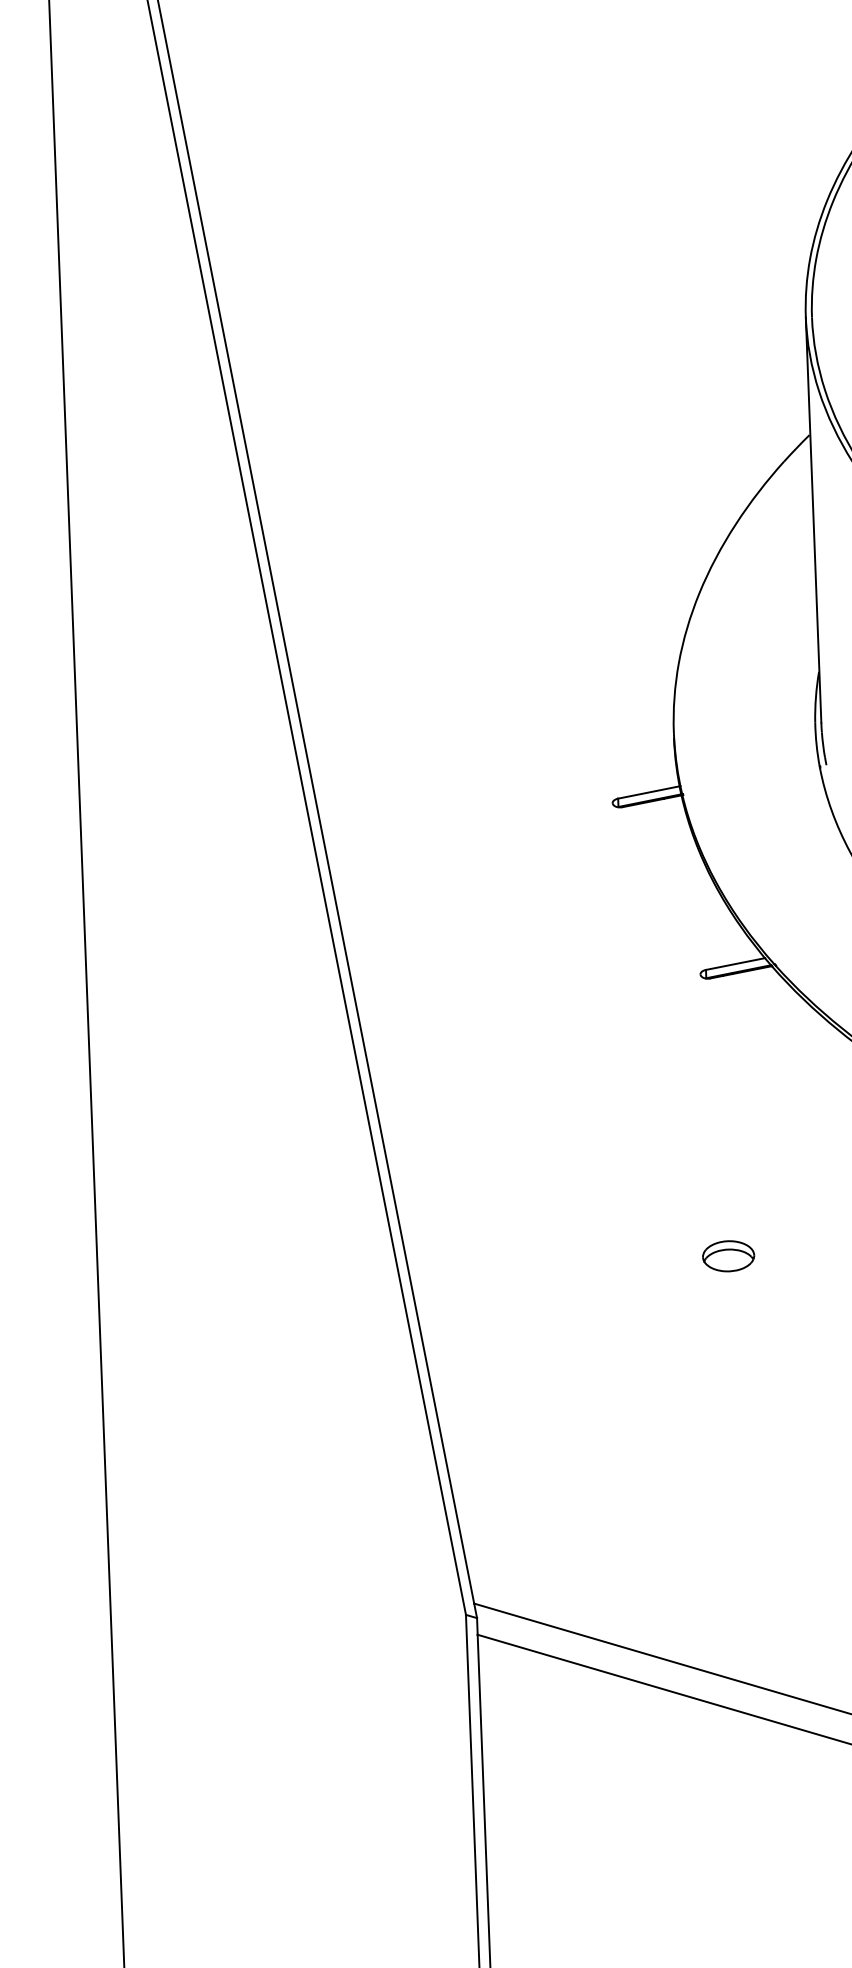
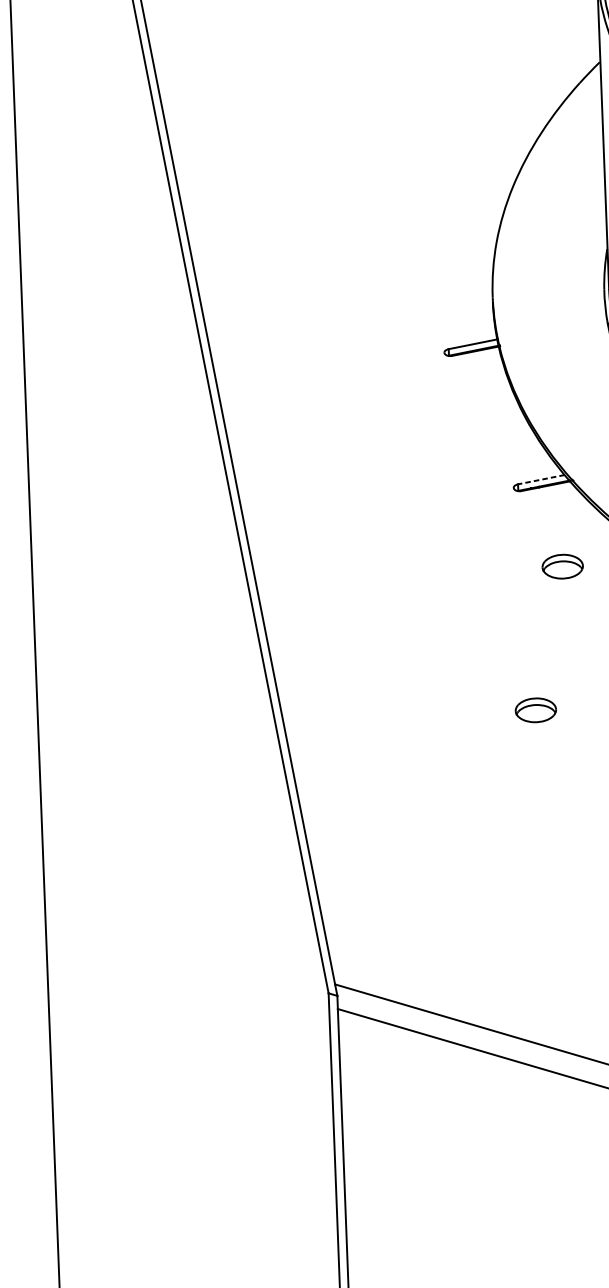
line: (735, 964) -> (541, 480), solid -> dashed
part: (762, 1074) -> (562, 566), added

